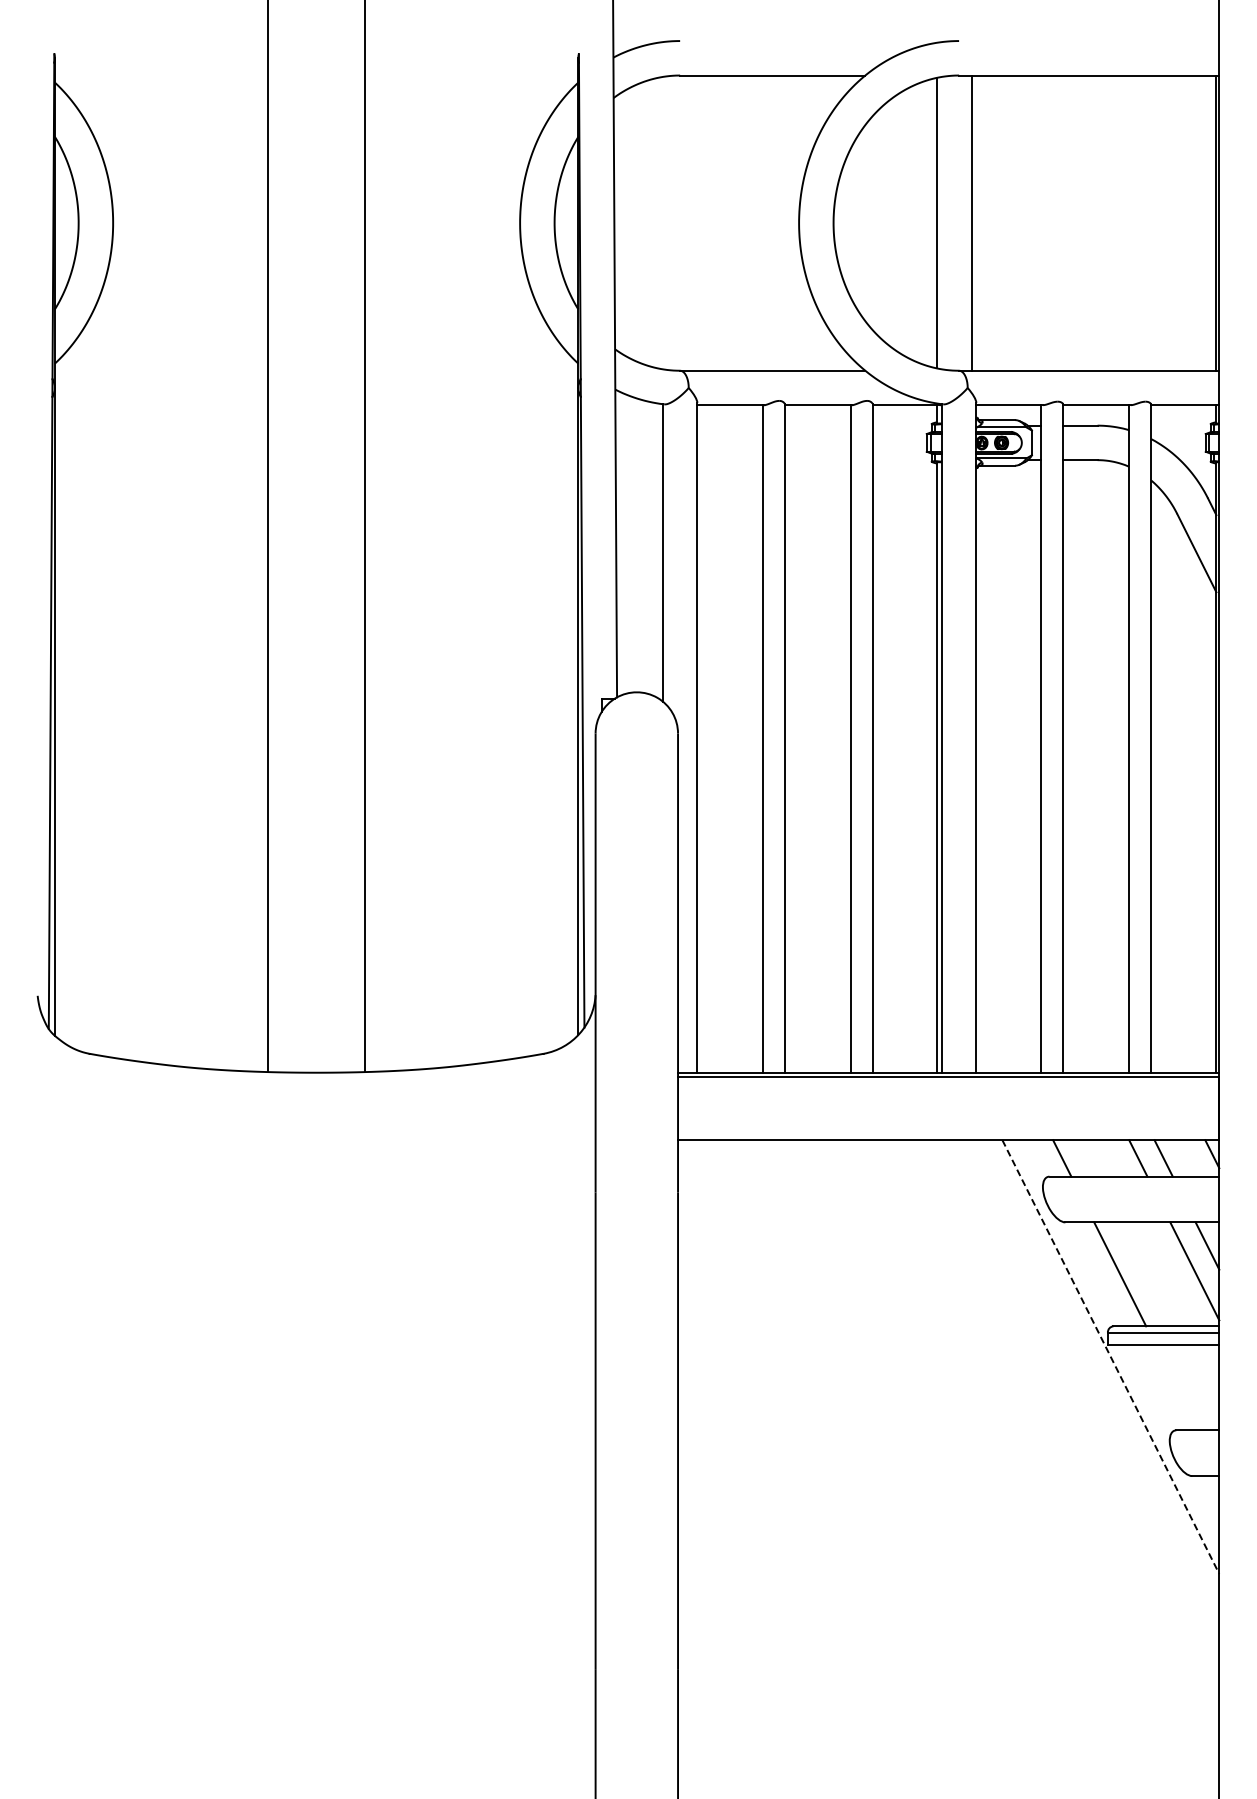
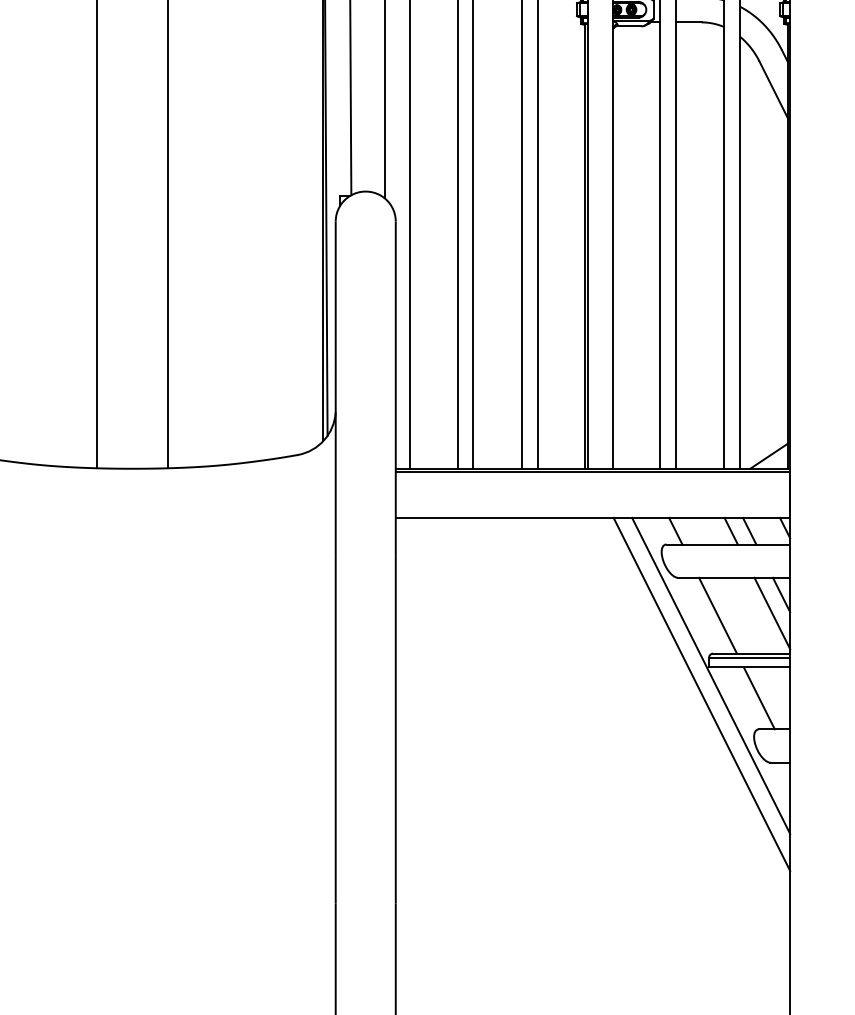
line: (1190, 1055) -> (769, 456), added
line: (1111, 1357) -> (711, 676), dashed -> solid
line: (1098, 1382) -> (702, 694), added
line: (1176, 1387) -> (759, 698), added

